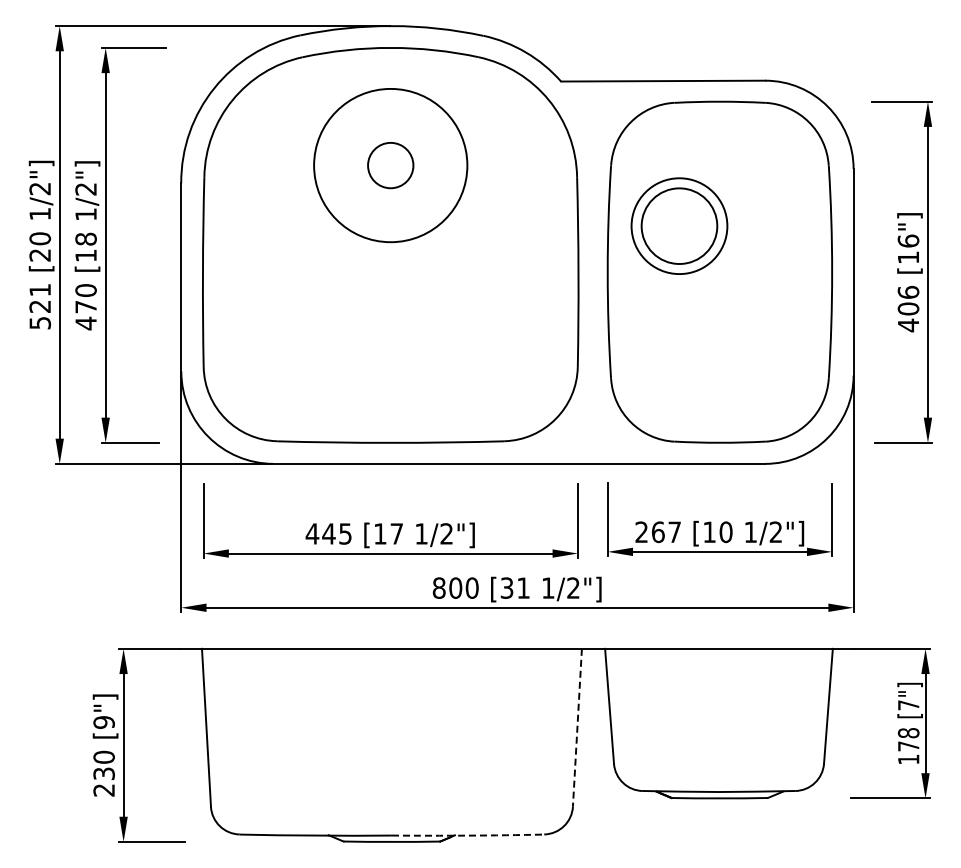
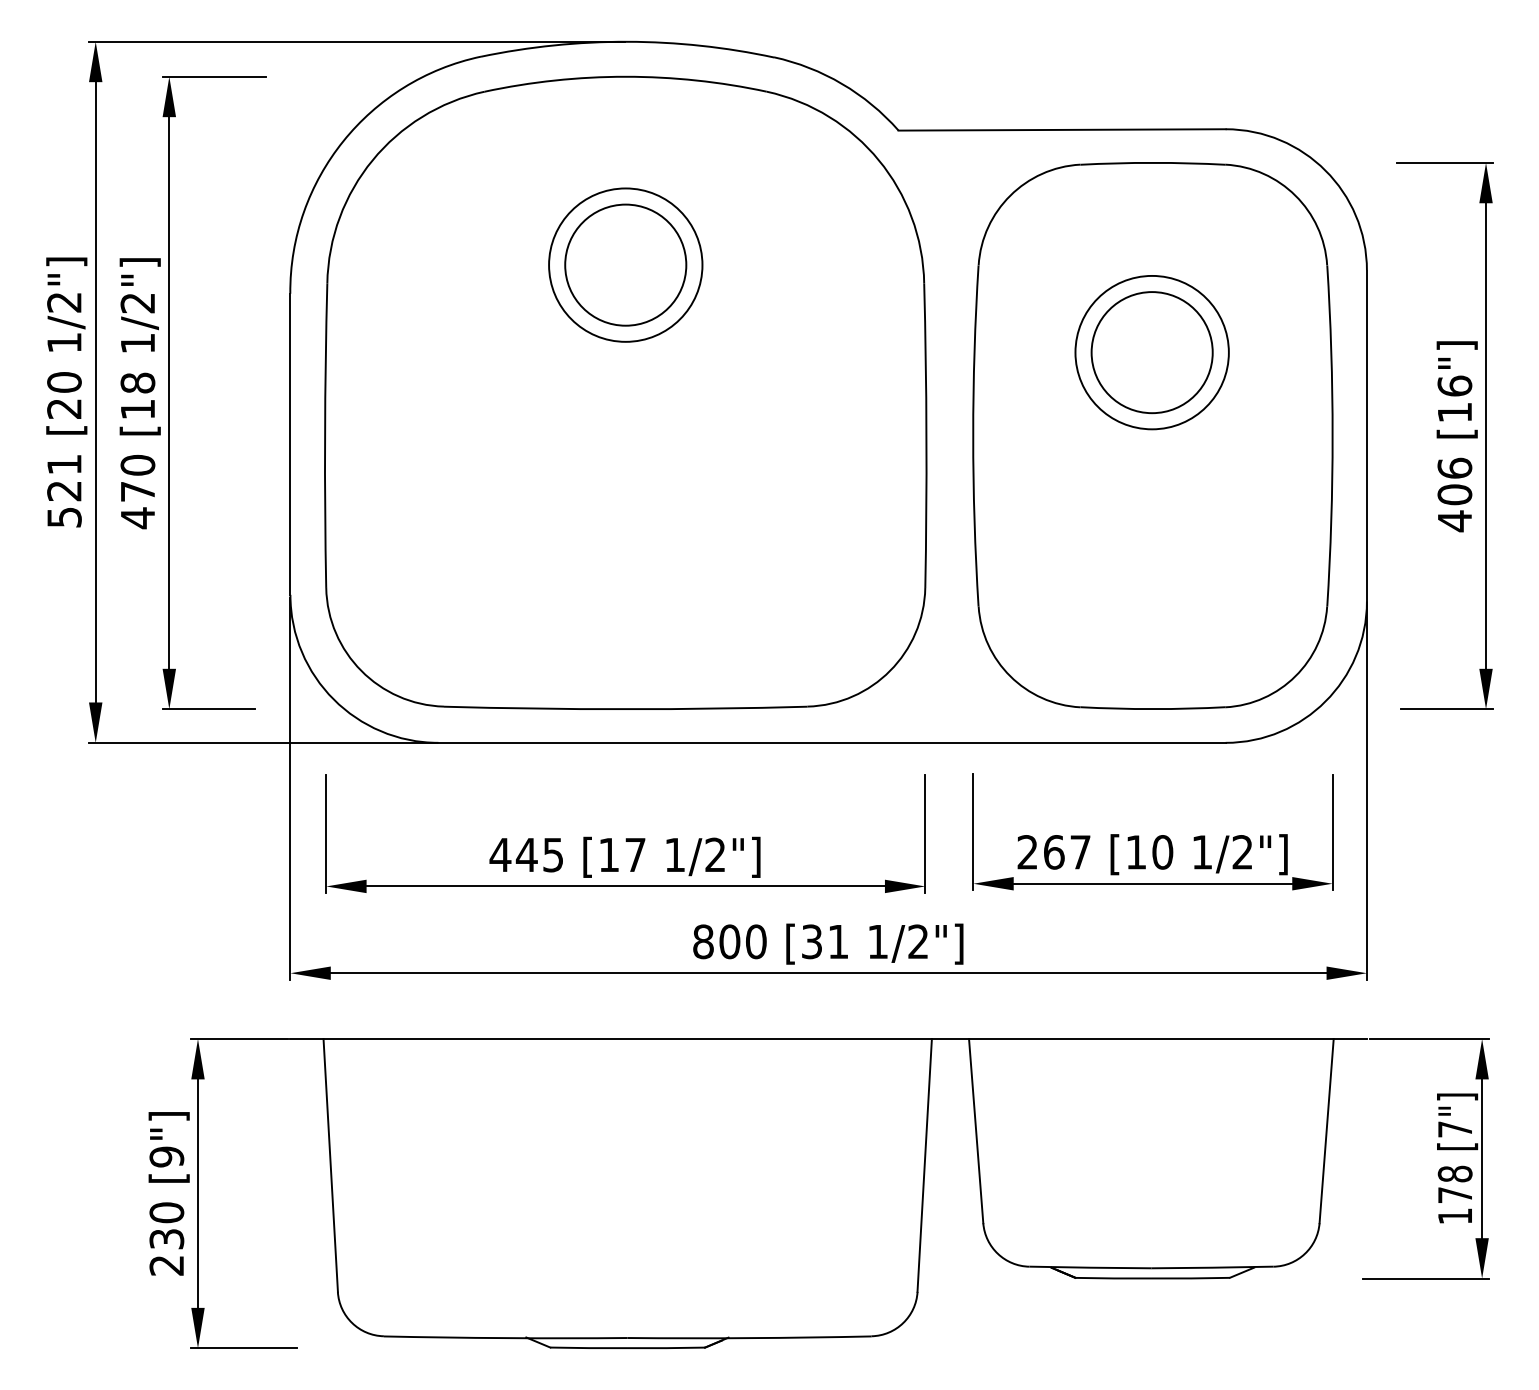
circle: (390, 165) -> (625, 265), size x0.62
circle: (390, 165) -> (625, 265), size x1.67
part: (679, 225) -> (1152, 351), moved
line: (577, 728) -> (924, 1166), dashed -> solid
arc: (468, 835) -> (750, 1337), dashed -> solid

